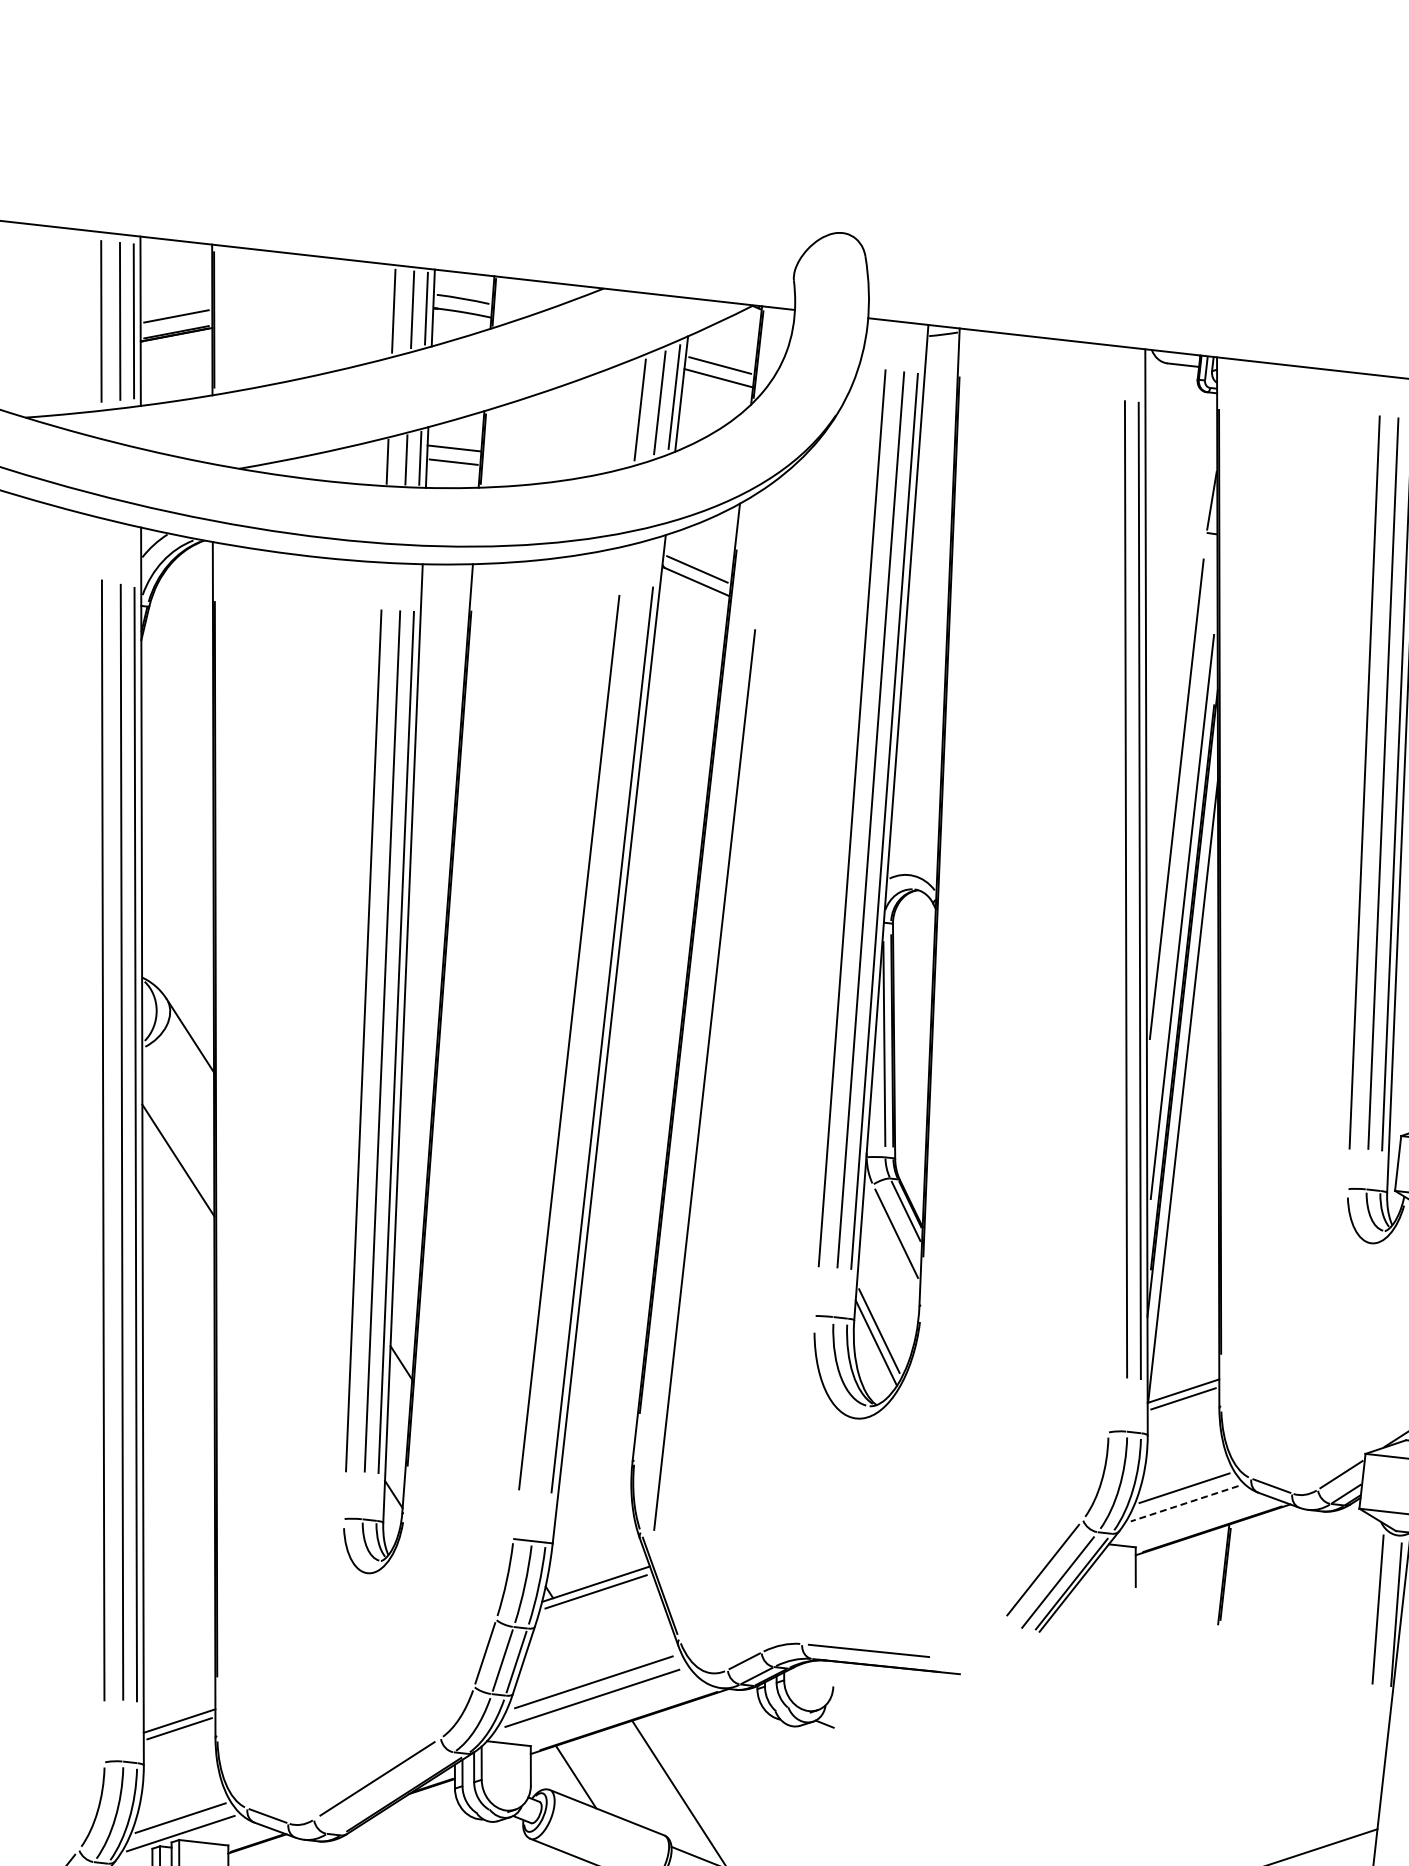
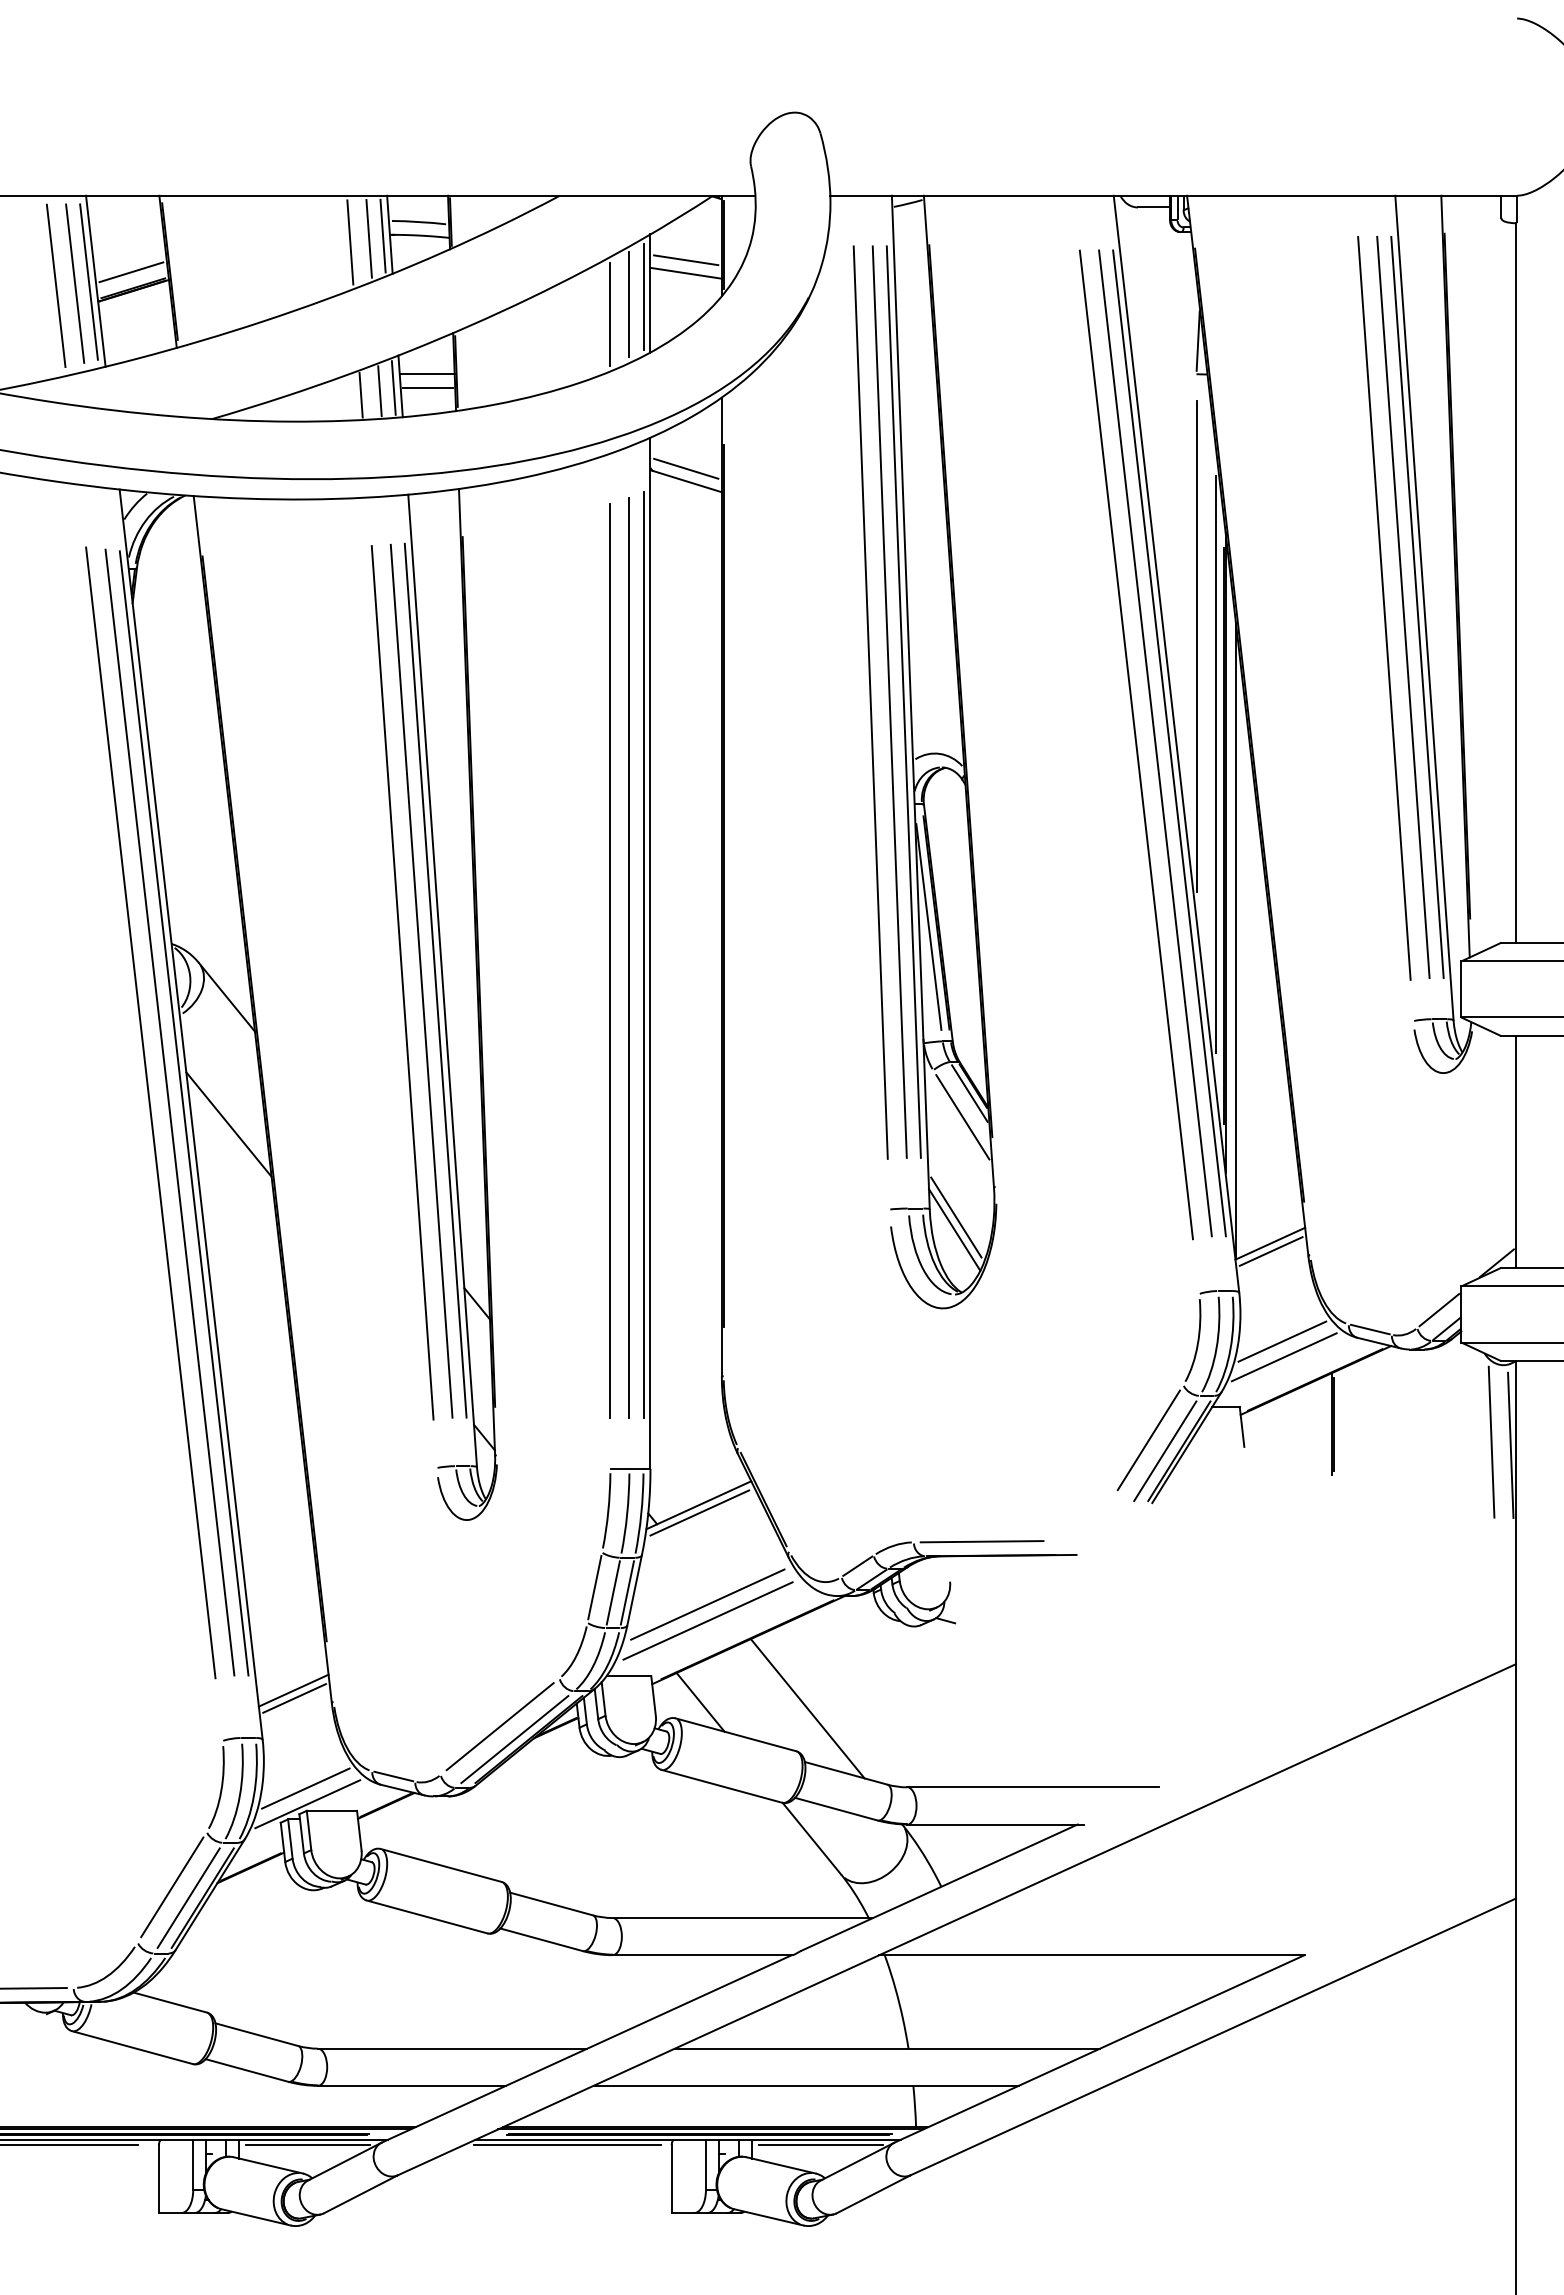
line: (1107, 888) -> (1136, 744), added
line: (703, 1079) -> (628, 957), moved
line: (1184, 1503) -> (1284, 1357), dashed -> solid
line: (390, 1793) -> (514, 1739), added

